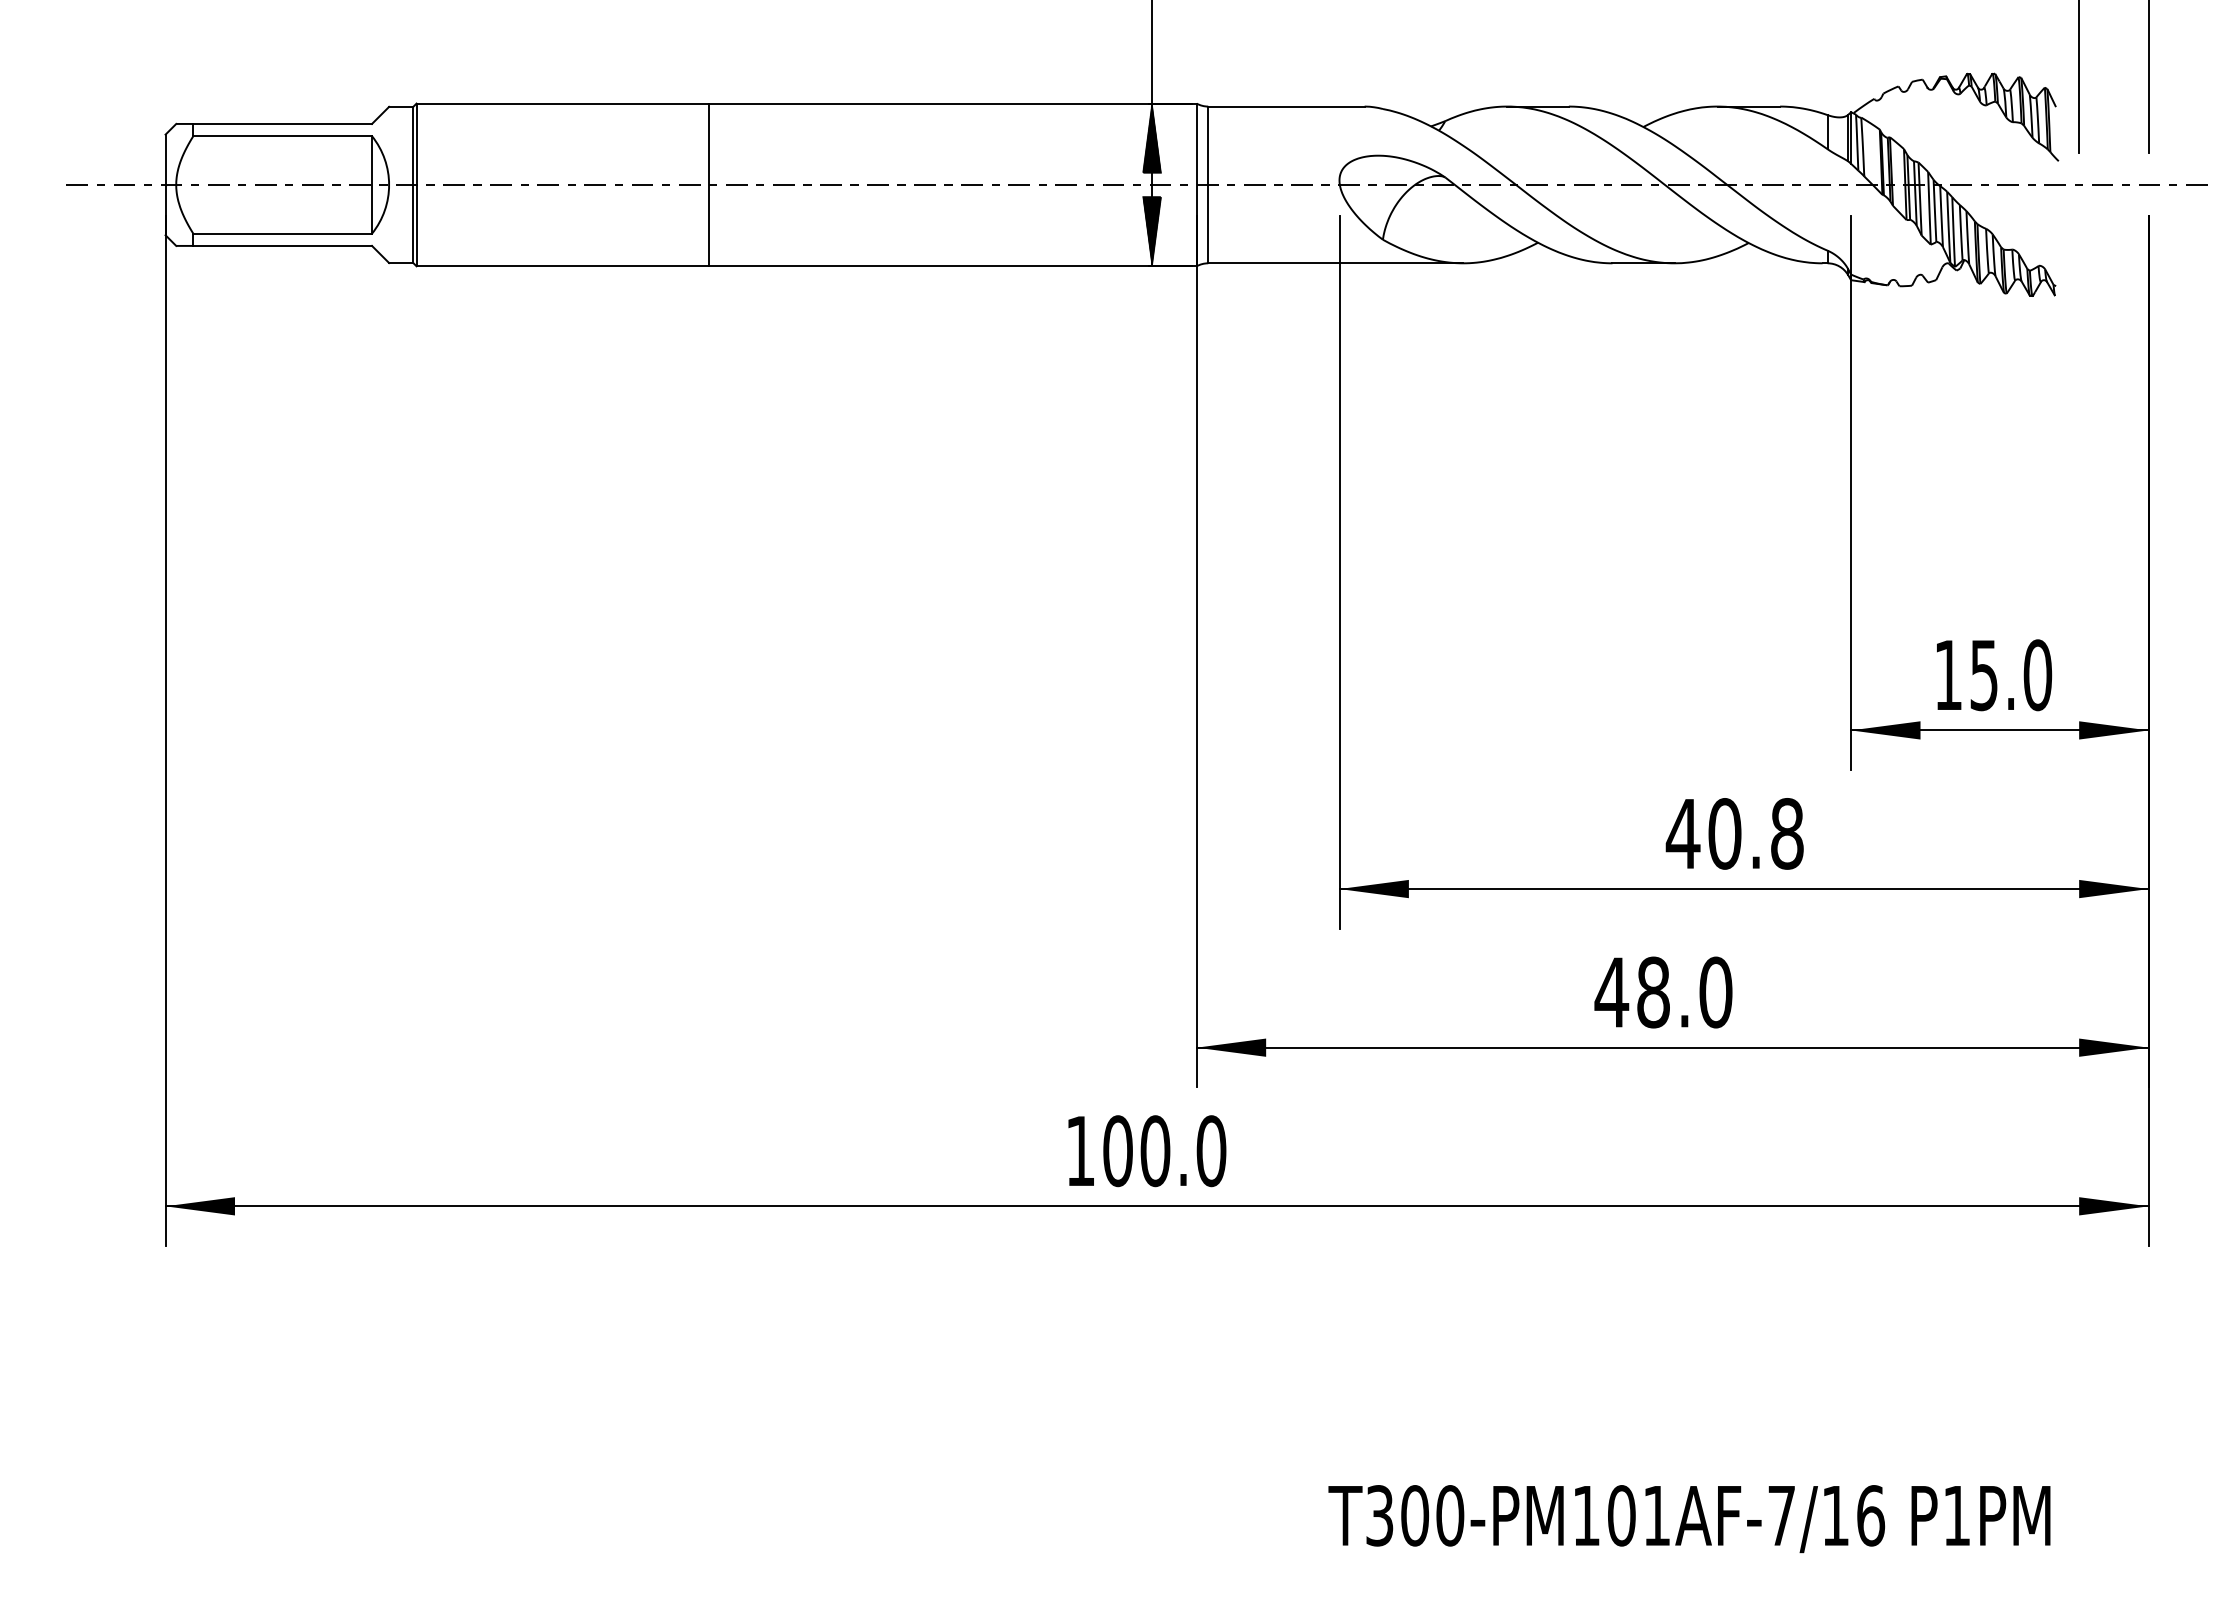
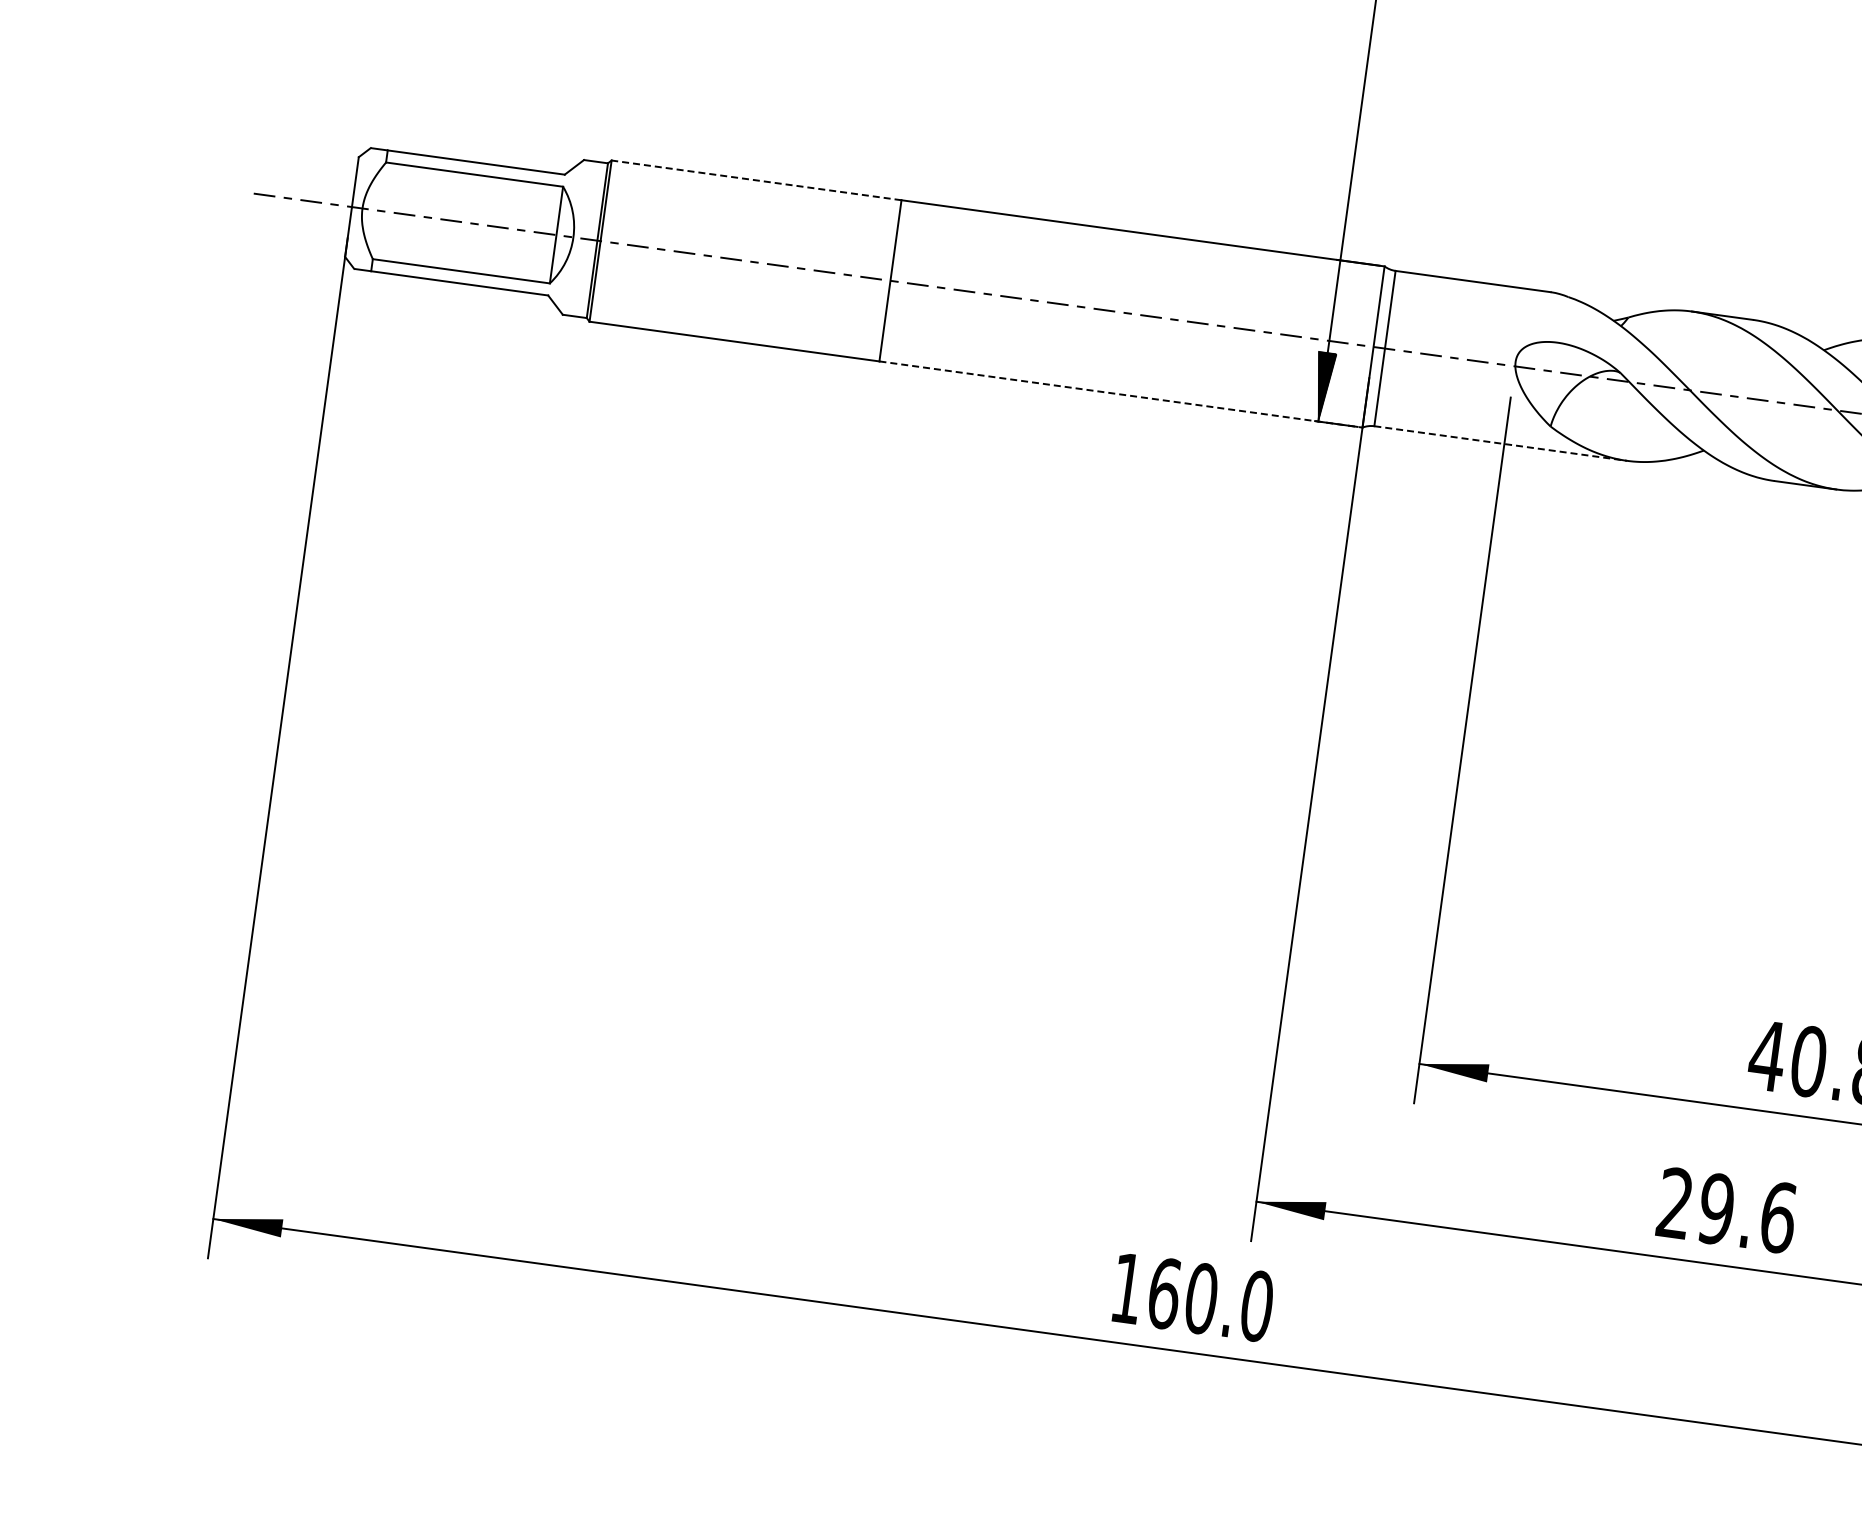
line: (562, 103) -> (756, 180), solid -> dashed
hatch: (1151, 138) -> (1335, 294), removed
line: (1335, 263) -> (1500, 443), solid -> dashed
line: (952, 266) -> (1120, 394), solid -> dashed
text: (1663, 992) -> (1726, 1210), 48.0 -> 29.6
text: (1118, 1150) -> (1165, 1293), 100.0 -> 160.0

